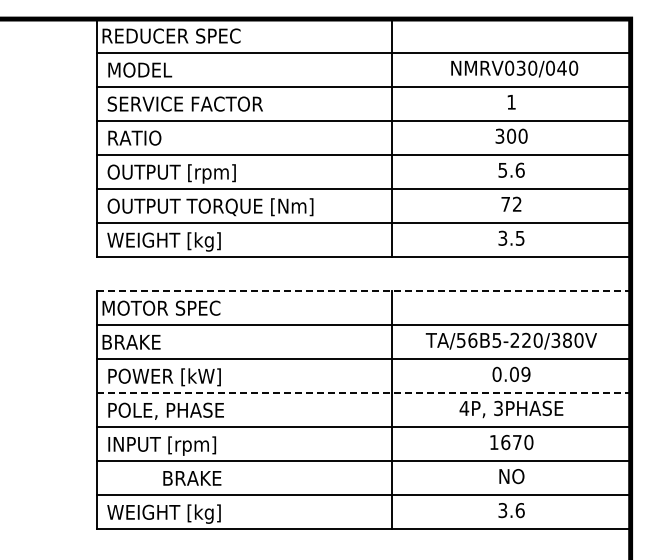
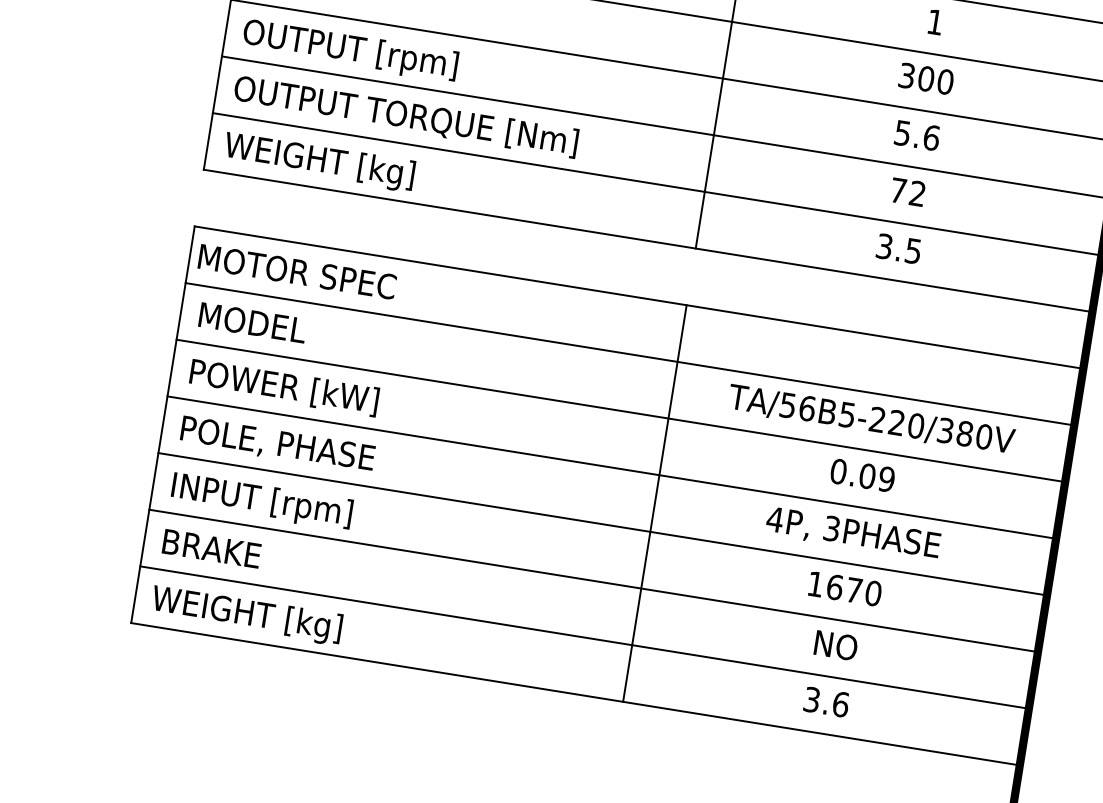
line: (363, 291) -> (638, 297), dashed -> solid
text: (137, 341) -> (248, 320), BRAKE -> MODEL
line: (363, 393) -> (611, 467), dashed -> solid
text: (192, 478) -> (212, 549), moved

